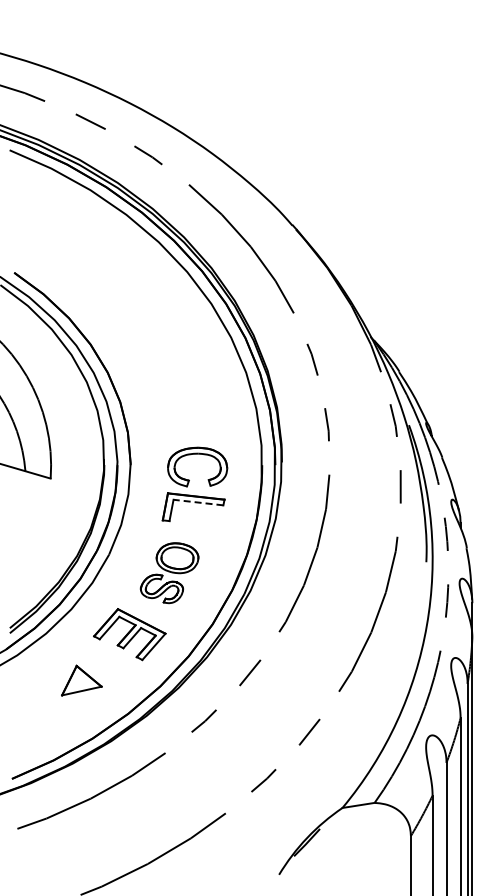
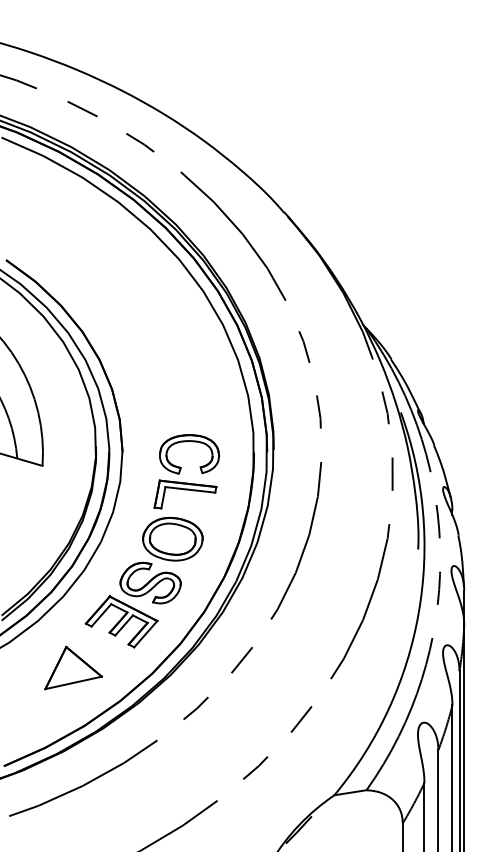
line: (198, 502) -> (190, 489), dashed -> solid
part: (169, 572) -> (161, 559), size x1.43
part: (81, 680) -> (73, 667), size x1.43

